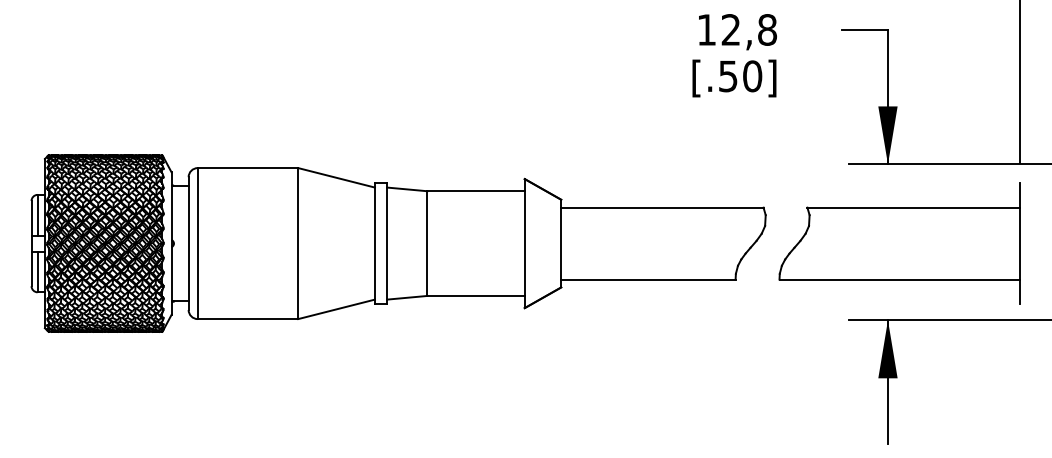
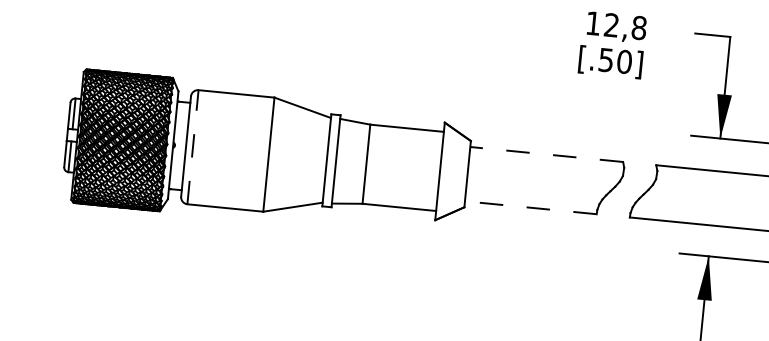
line: (661, 207) -> (546, 154), solid -> dashed
line: (197, 243) -> (192, 147), solid -> dashed
line: (647, 279) -> (530, 207), solid -> dashed

